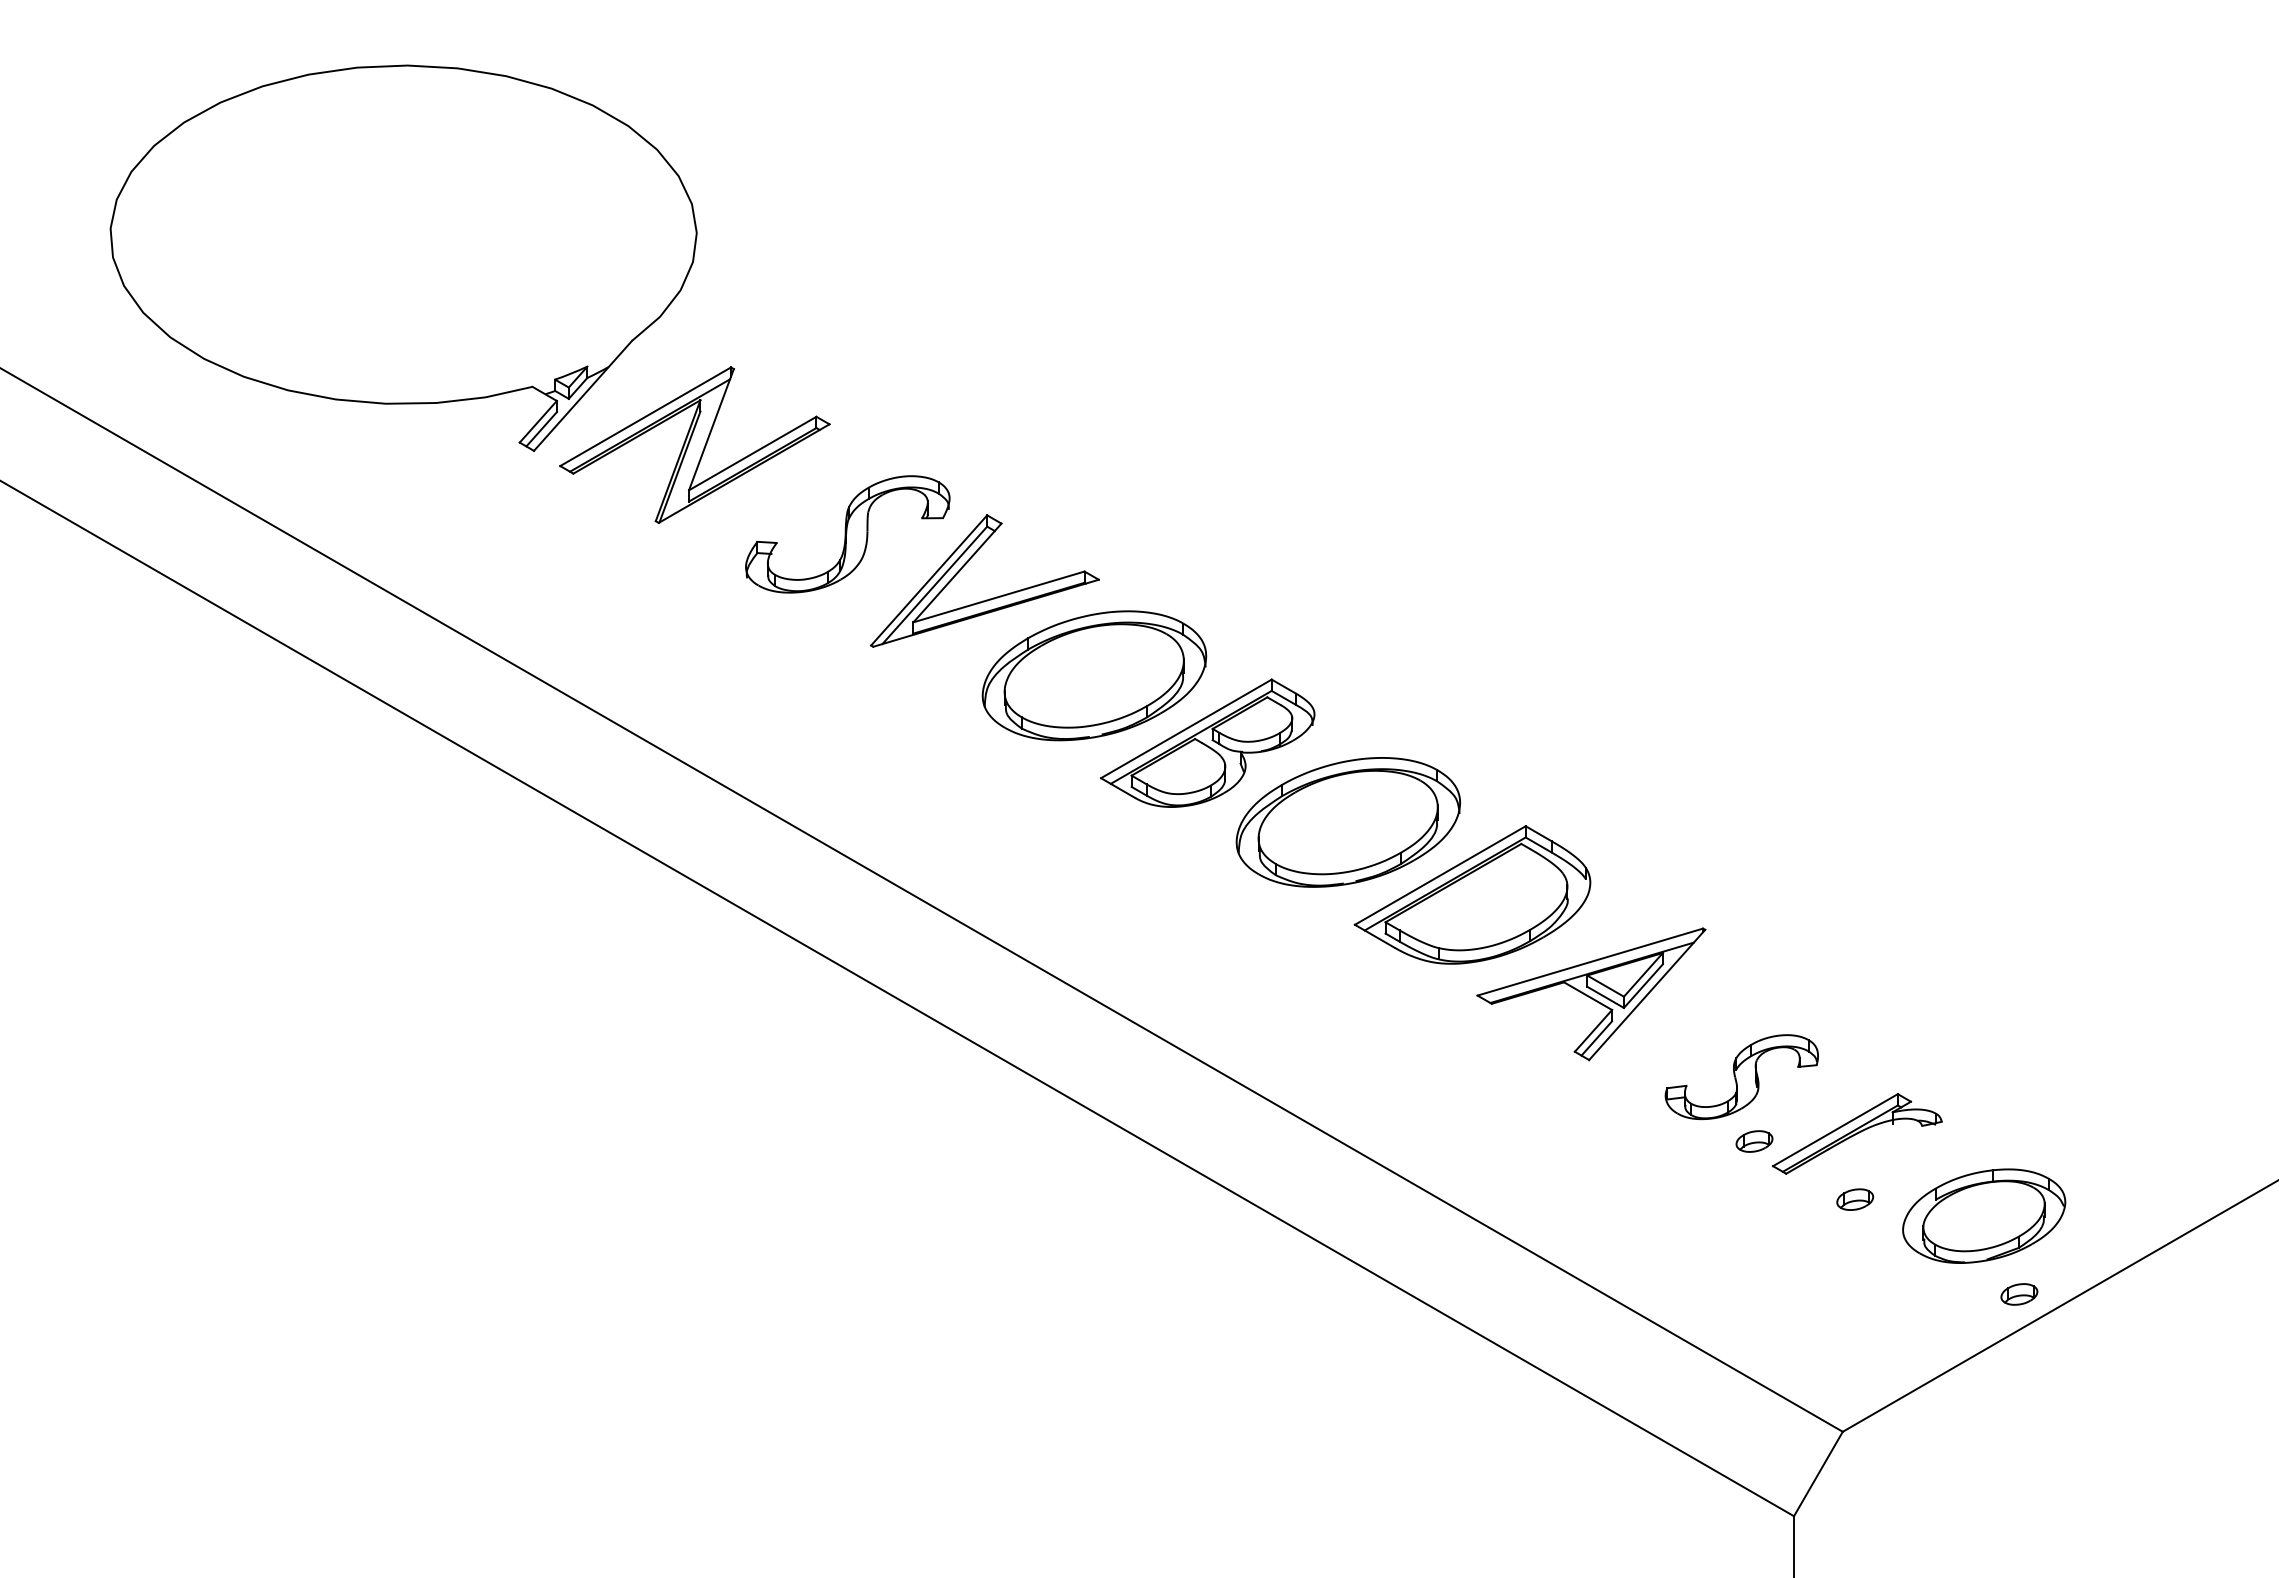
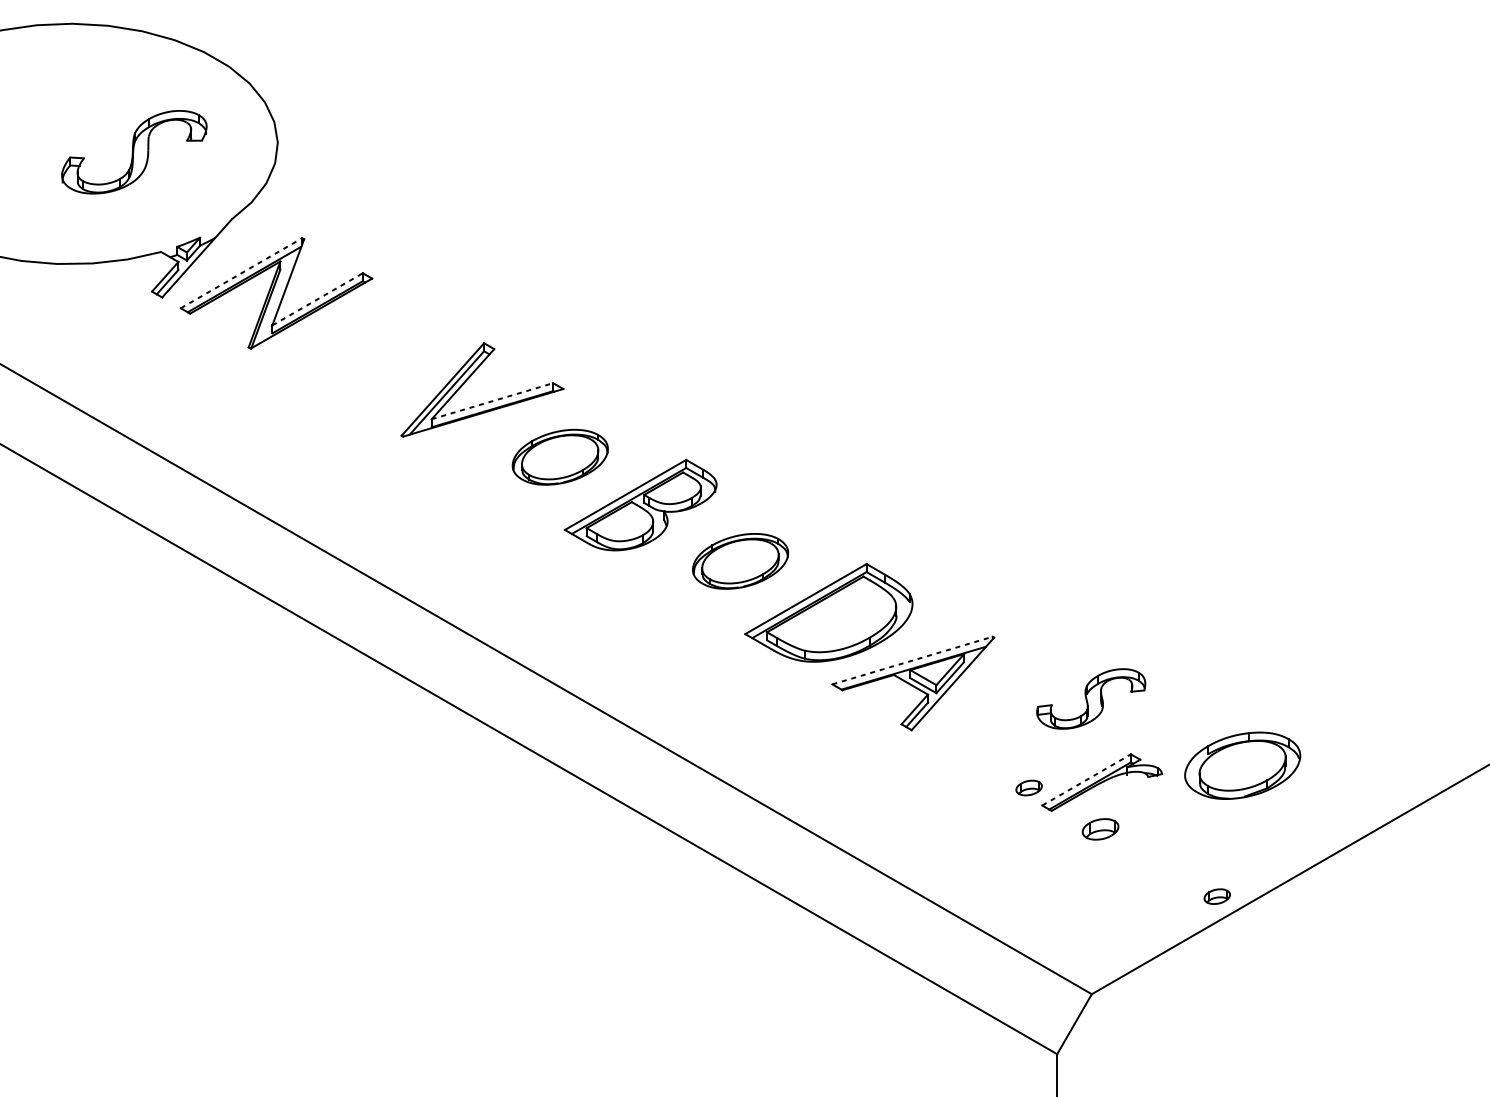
line: (645, 416) -> (241, 273), solid -> dashed
line: (752, 453) -> (317, 299), solid -> dashed
part: (847, 534) -> (134, 152), moved
line: (999, 596) -> (492, 400), solid -> dashed
part: (1094, 675) -> (560, 457), size x0.6
part: (1347, 822) -> (740, 561), size x0.6
line: (1590, 962) -> (912, 660), solid -> dashed
part: (1741, 1077) -> (1090, 699), moved
line: (1835, 1129) -> (1086, 779), solid -> dashed
part: (1855, 1199) -> (1100, 829), size x1.4
part: (1984, 1215) -> (1242, 765), moved

